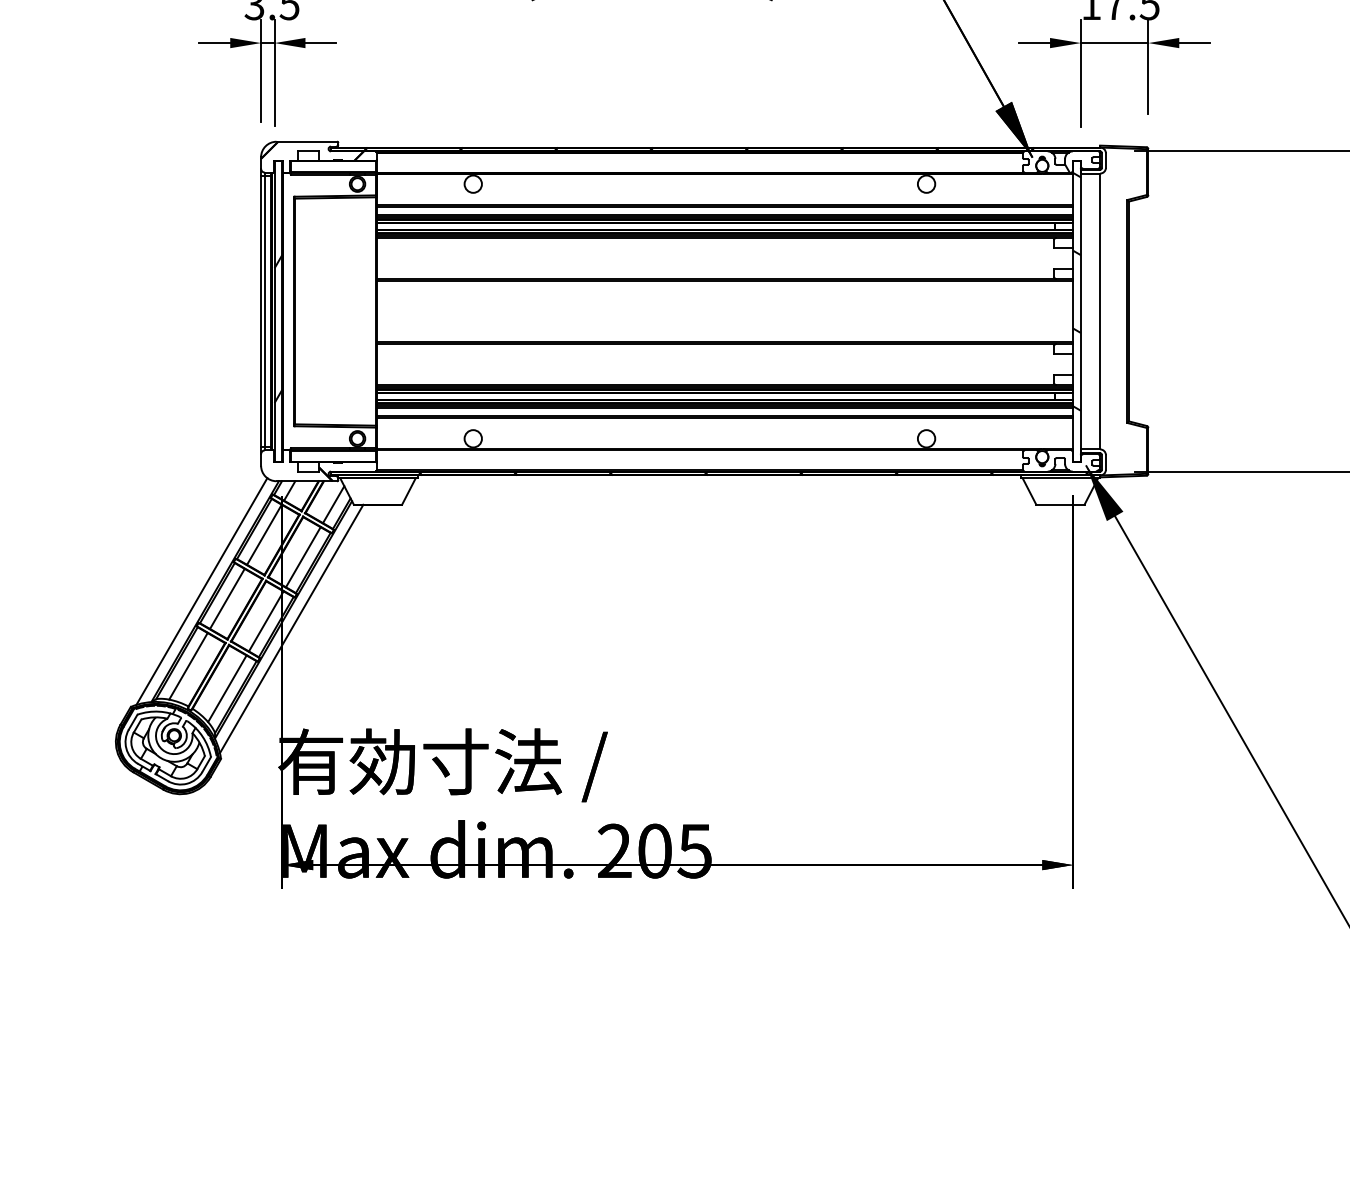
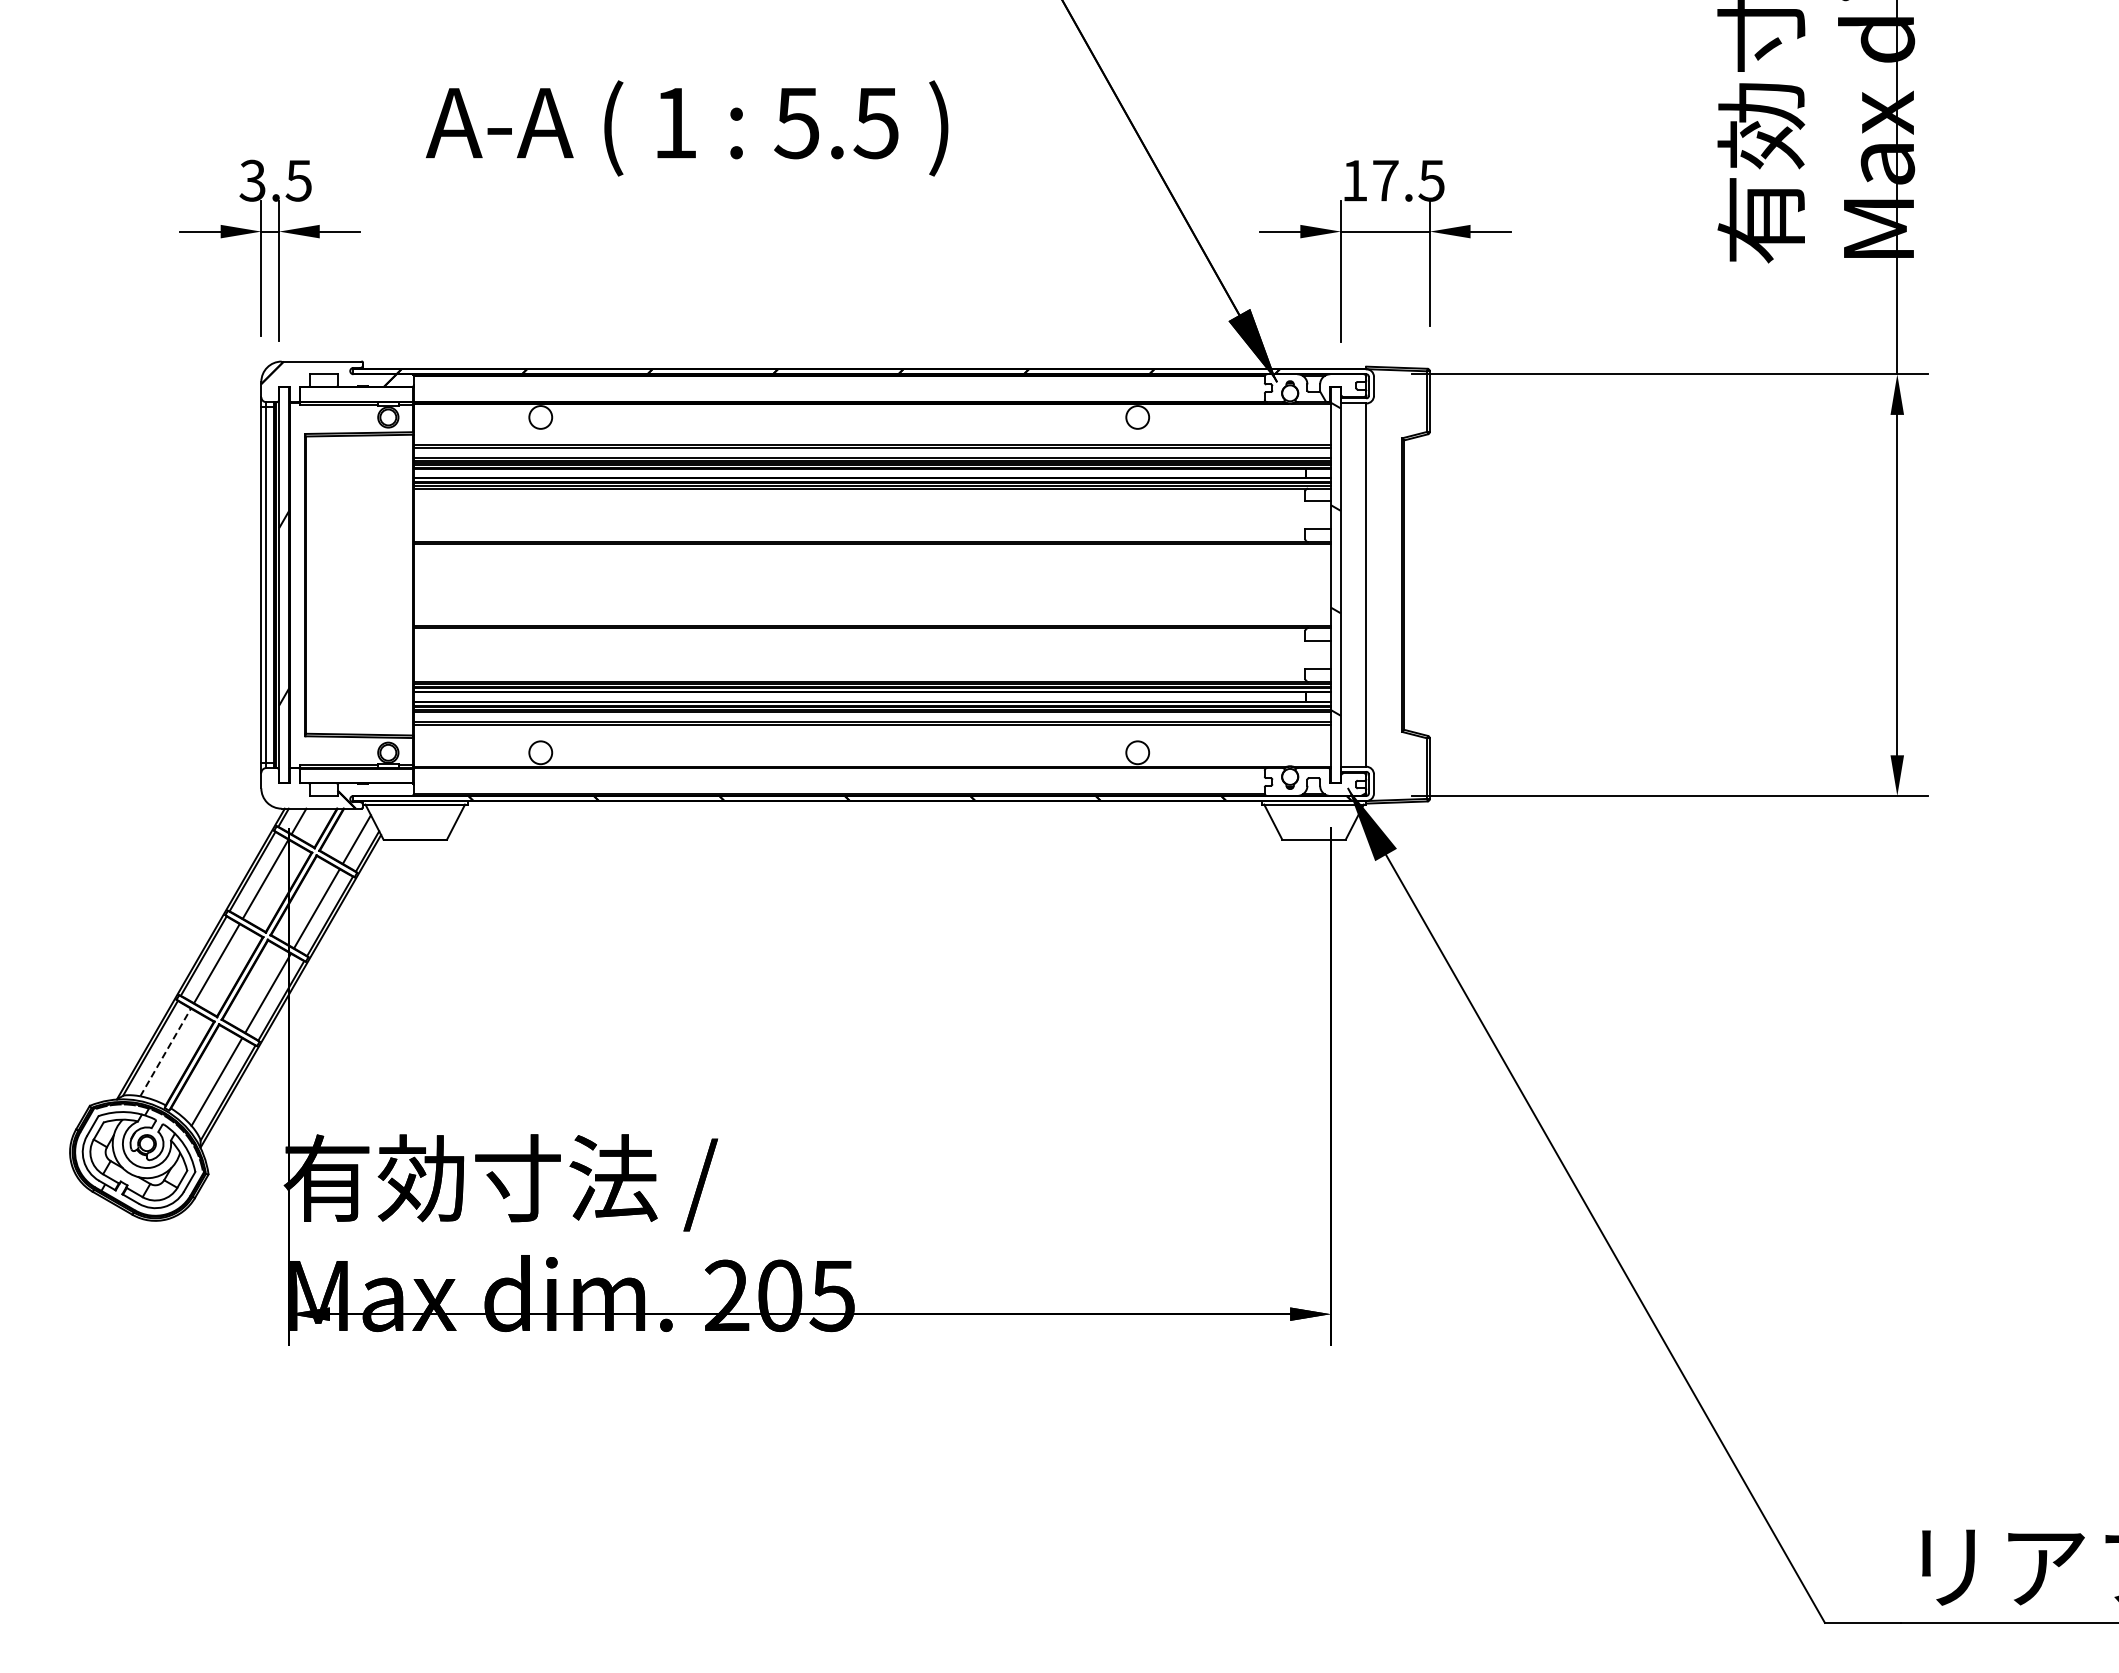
line: (202, 591) -> (183, 953), removed
line: (291, 628) -> (301, 1002), removed
line: (188, 666) -> (165, 1052), solid -> dashed

